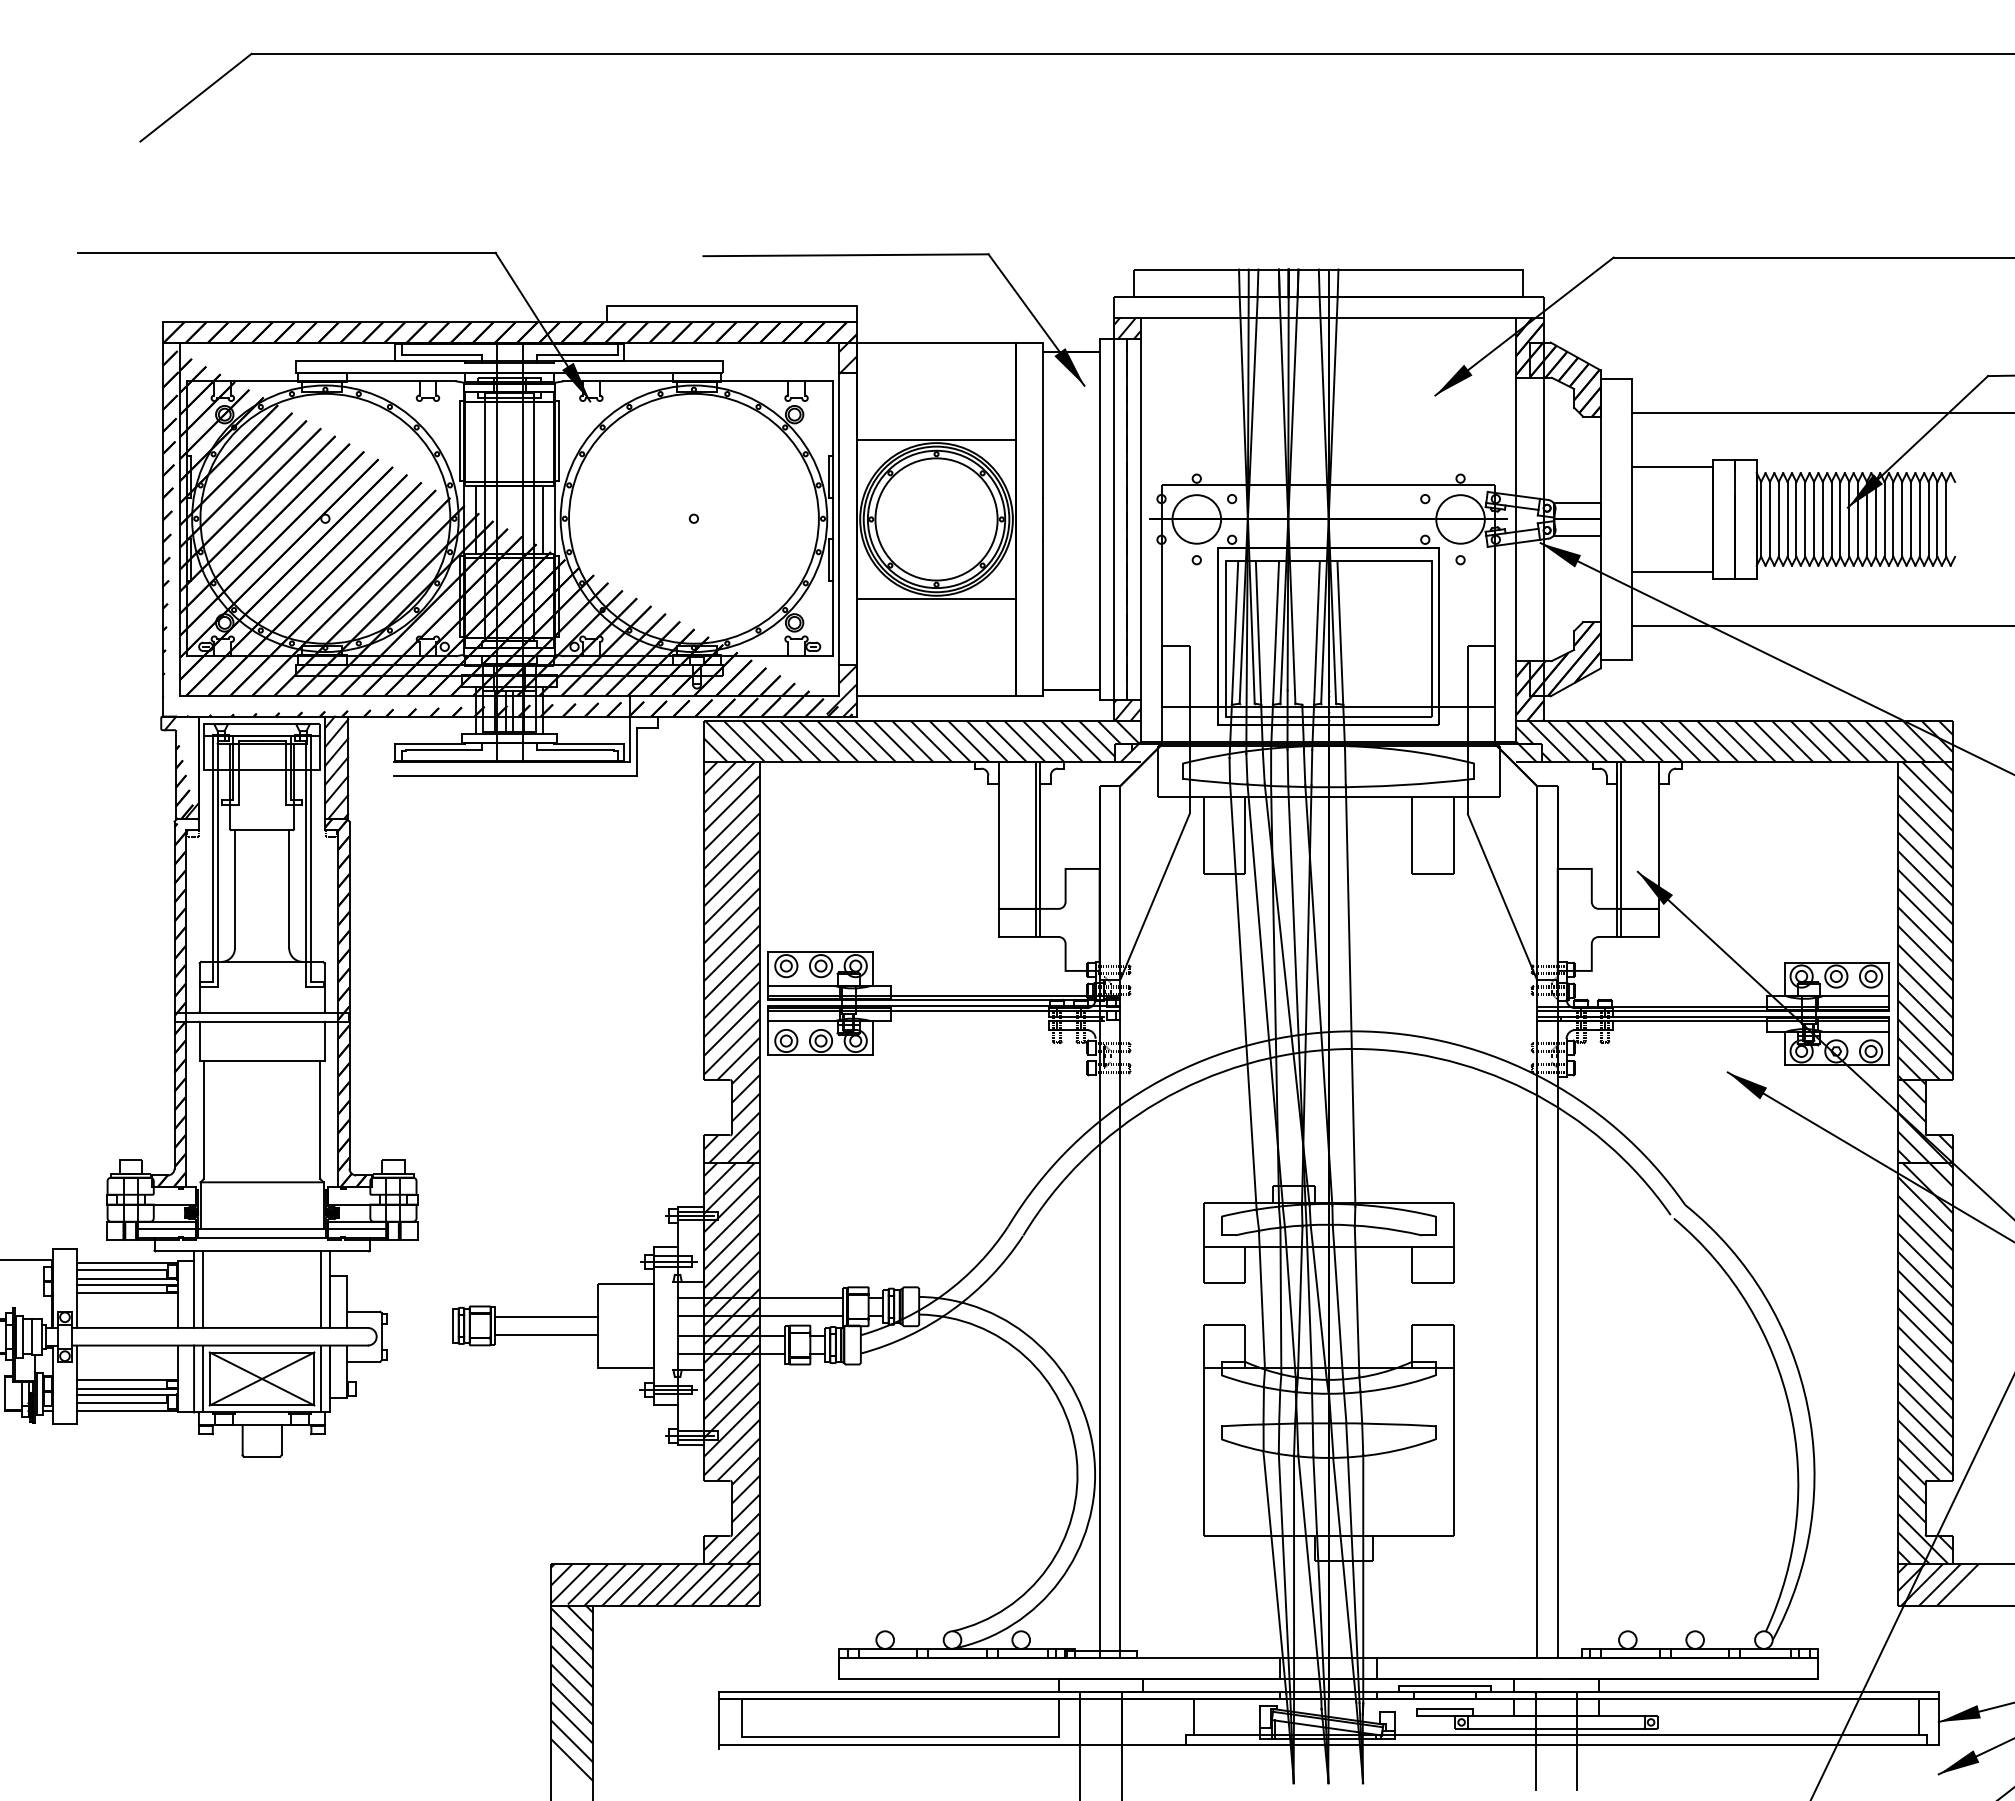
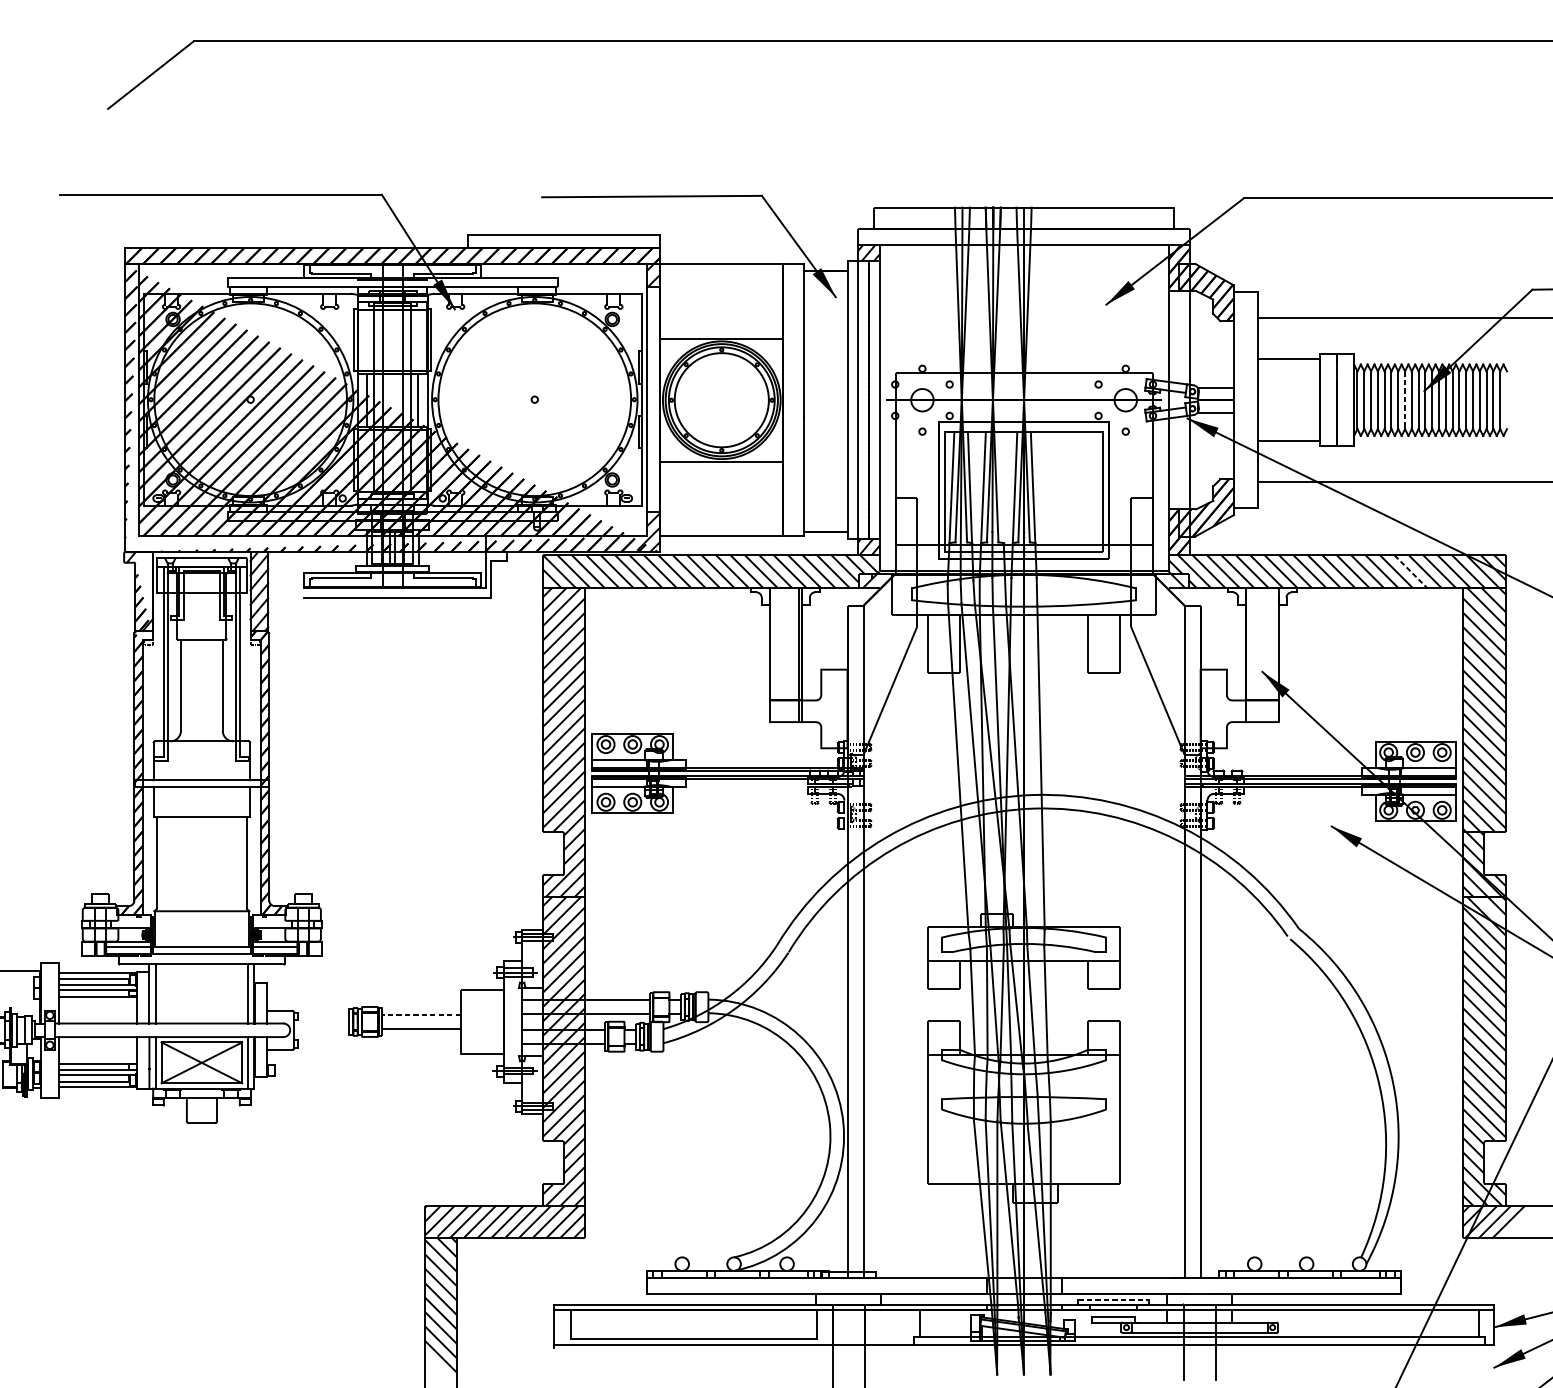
circle: (1196, 519) -> (922, 400), size x0.6
circle: (1460, 519) -> (1125, 400), size x0.6
line: (1822, 519) -> (1404, 400), solid -> dashed
line: (1830, 741) -> (1410, 571), solid -> dashed
line: (1621, 849) -> (1249, 654), removed
line: (546, 1317) -> (421, 1015), solid -> dashed
line: (1444, 1686) -> (1113, 1299), solid -> dashed

